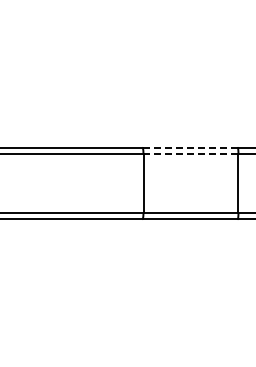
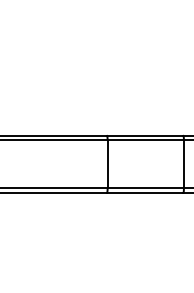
line: (190, 147) -> (145, 135), dashed -> solid
line: (190, 153) -> (145, 140), dashed -> solid

